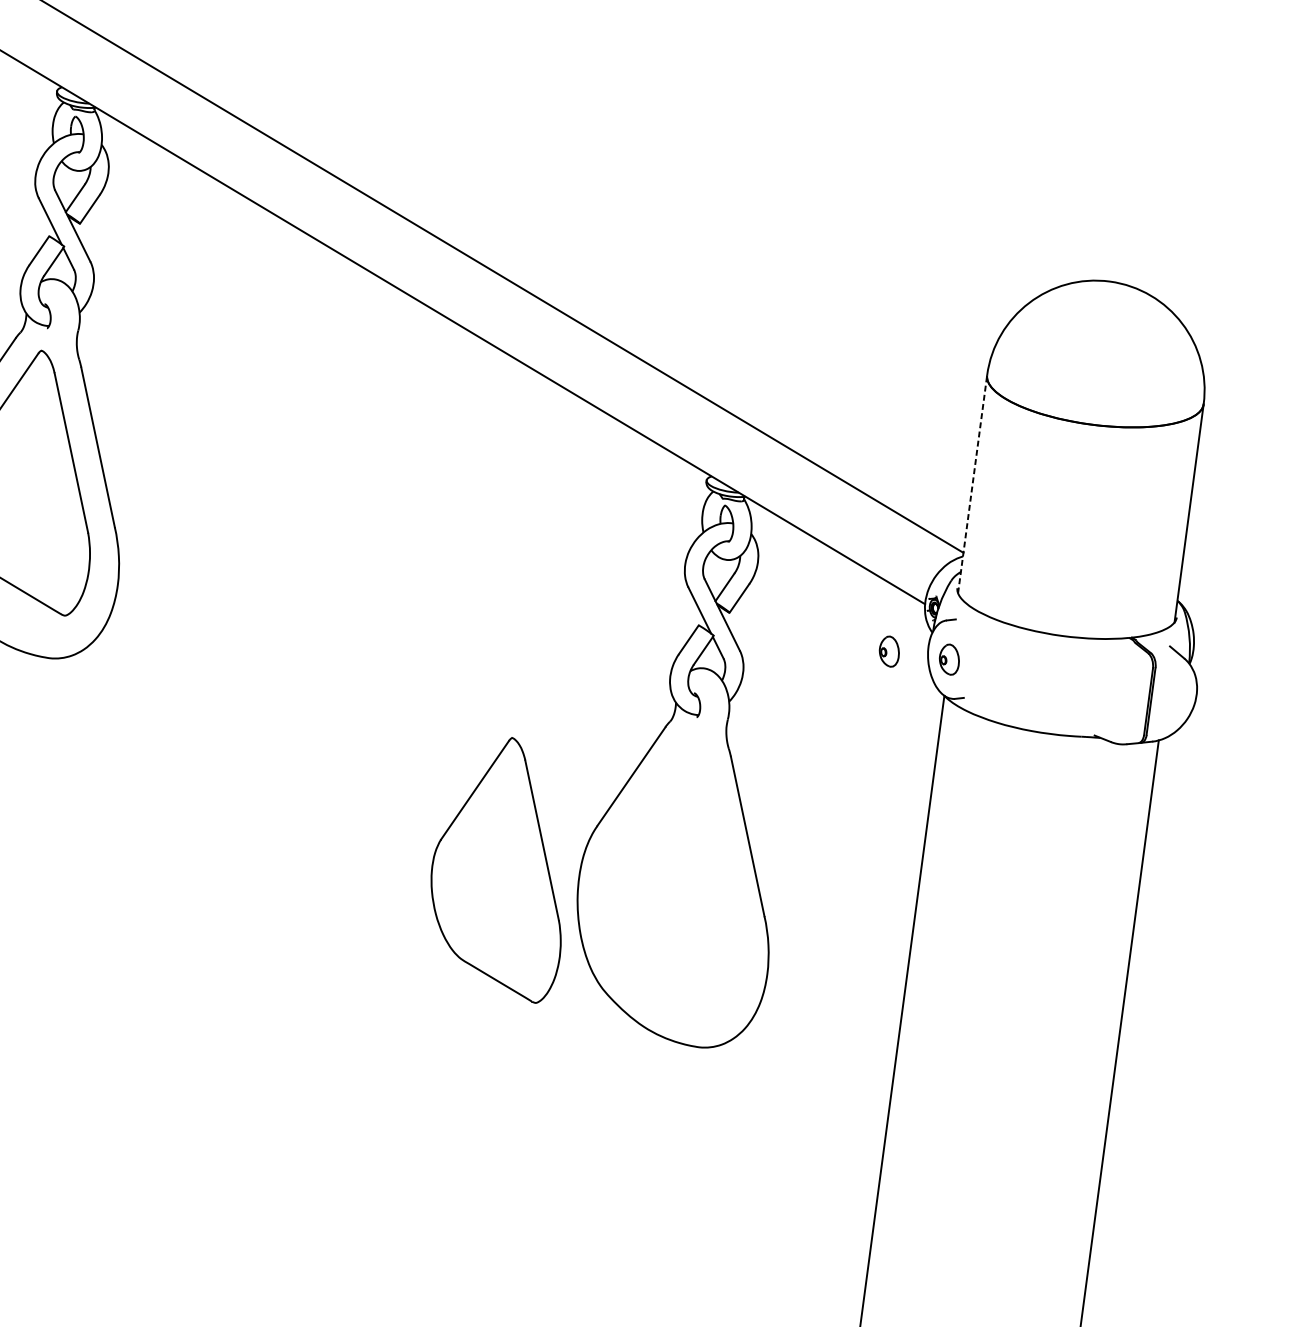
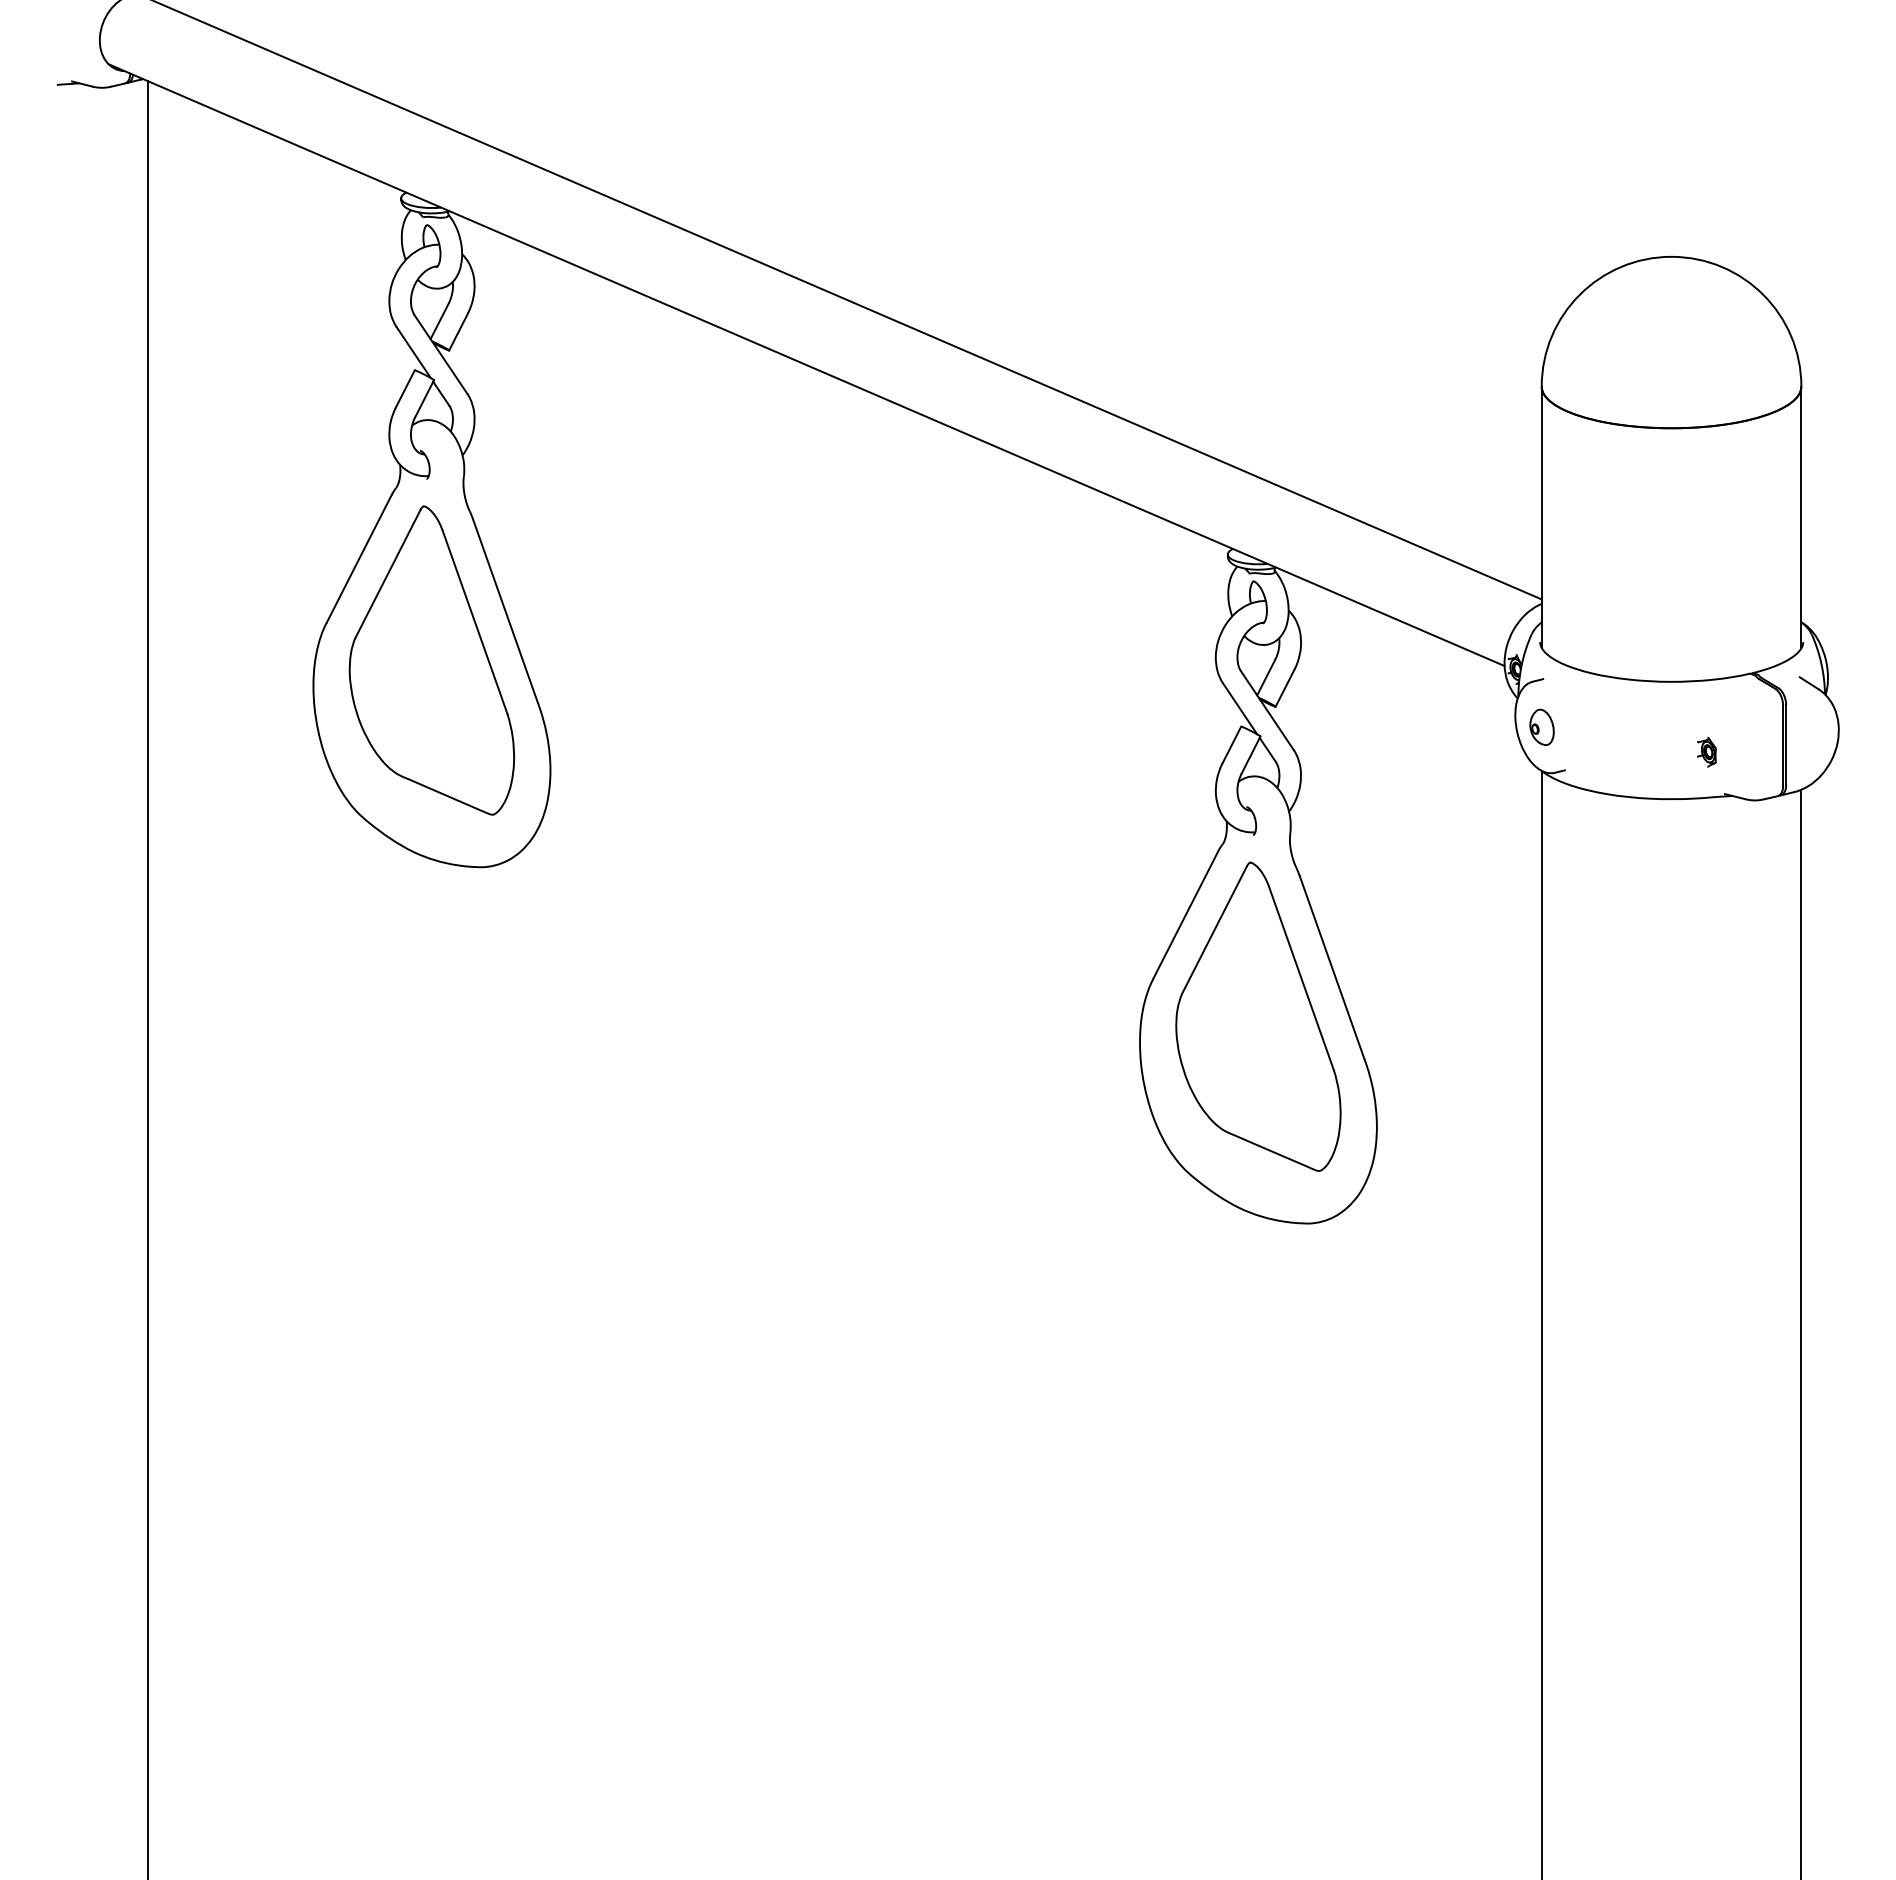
line: (972, 484) -> (1541, 517), dashed -> solid
part: (889, 650) -> (1469, 726), removed
part: (1083, 698) -> (1706, 752), added
part: (502, 867) -> (1258, 1016), moved

